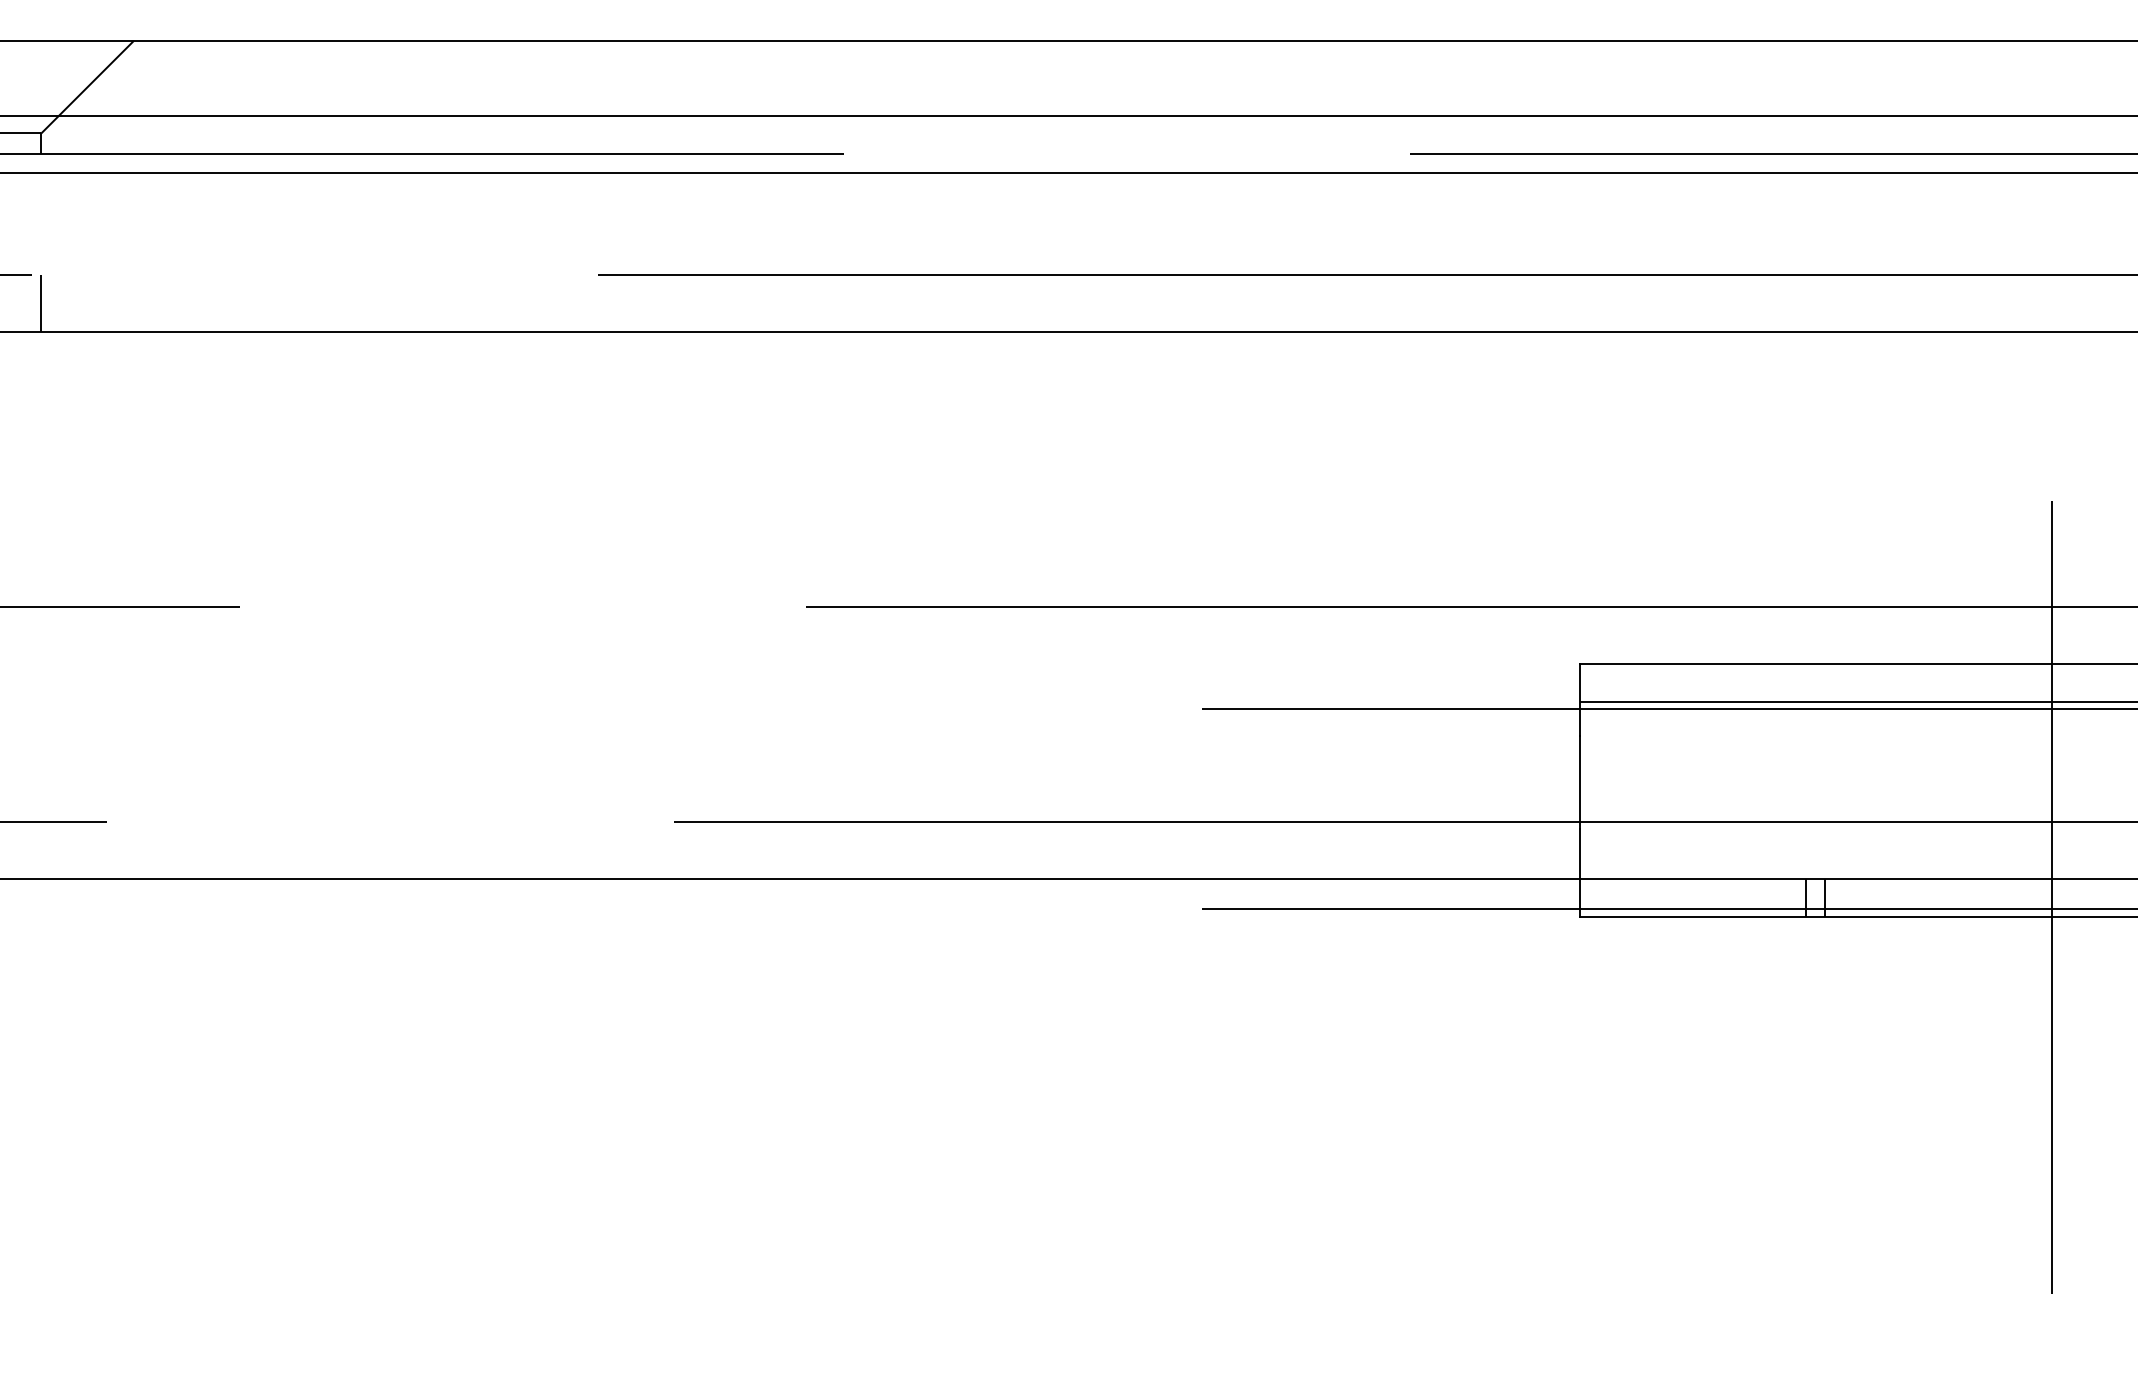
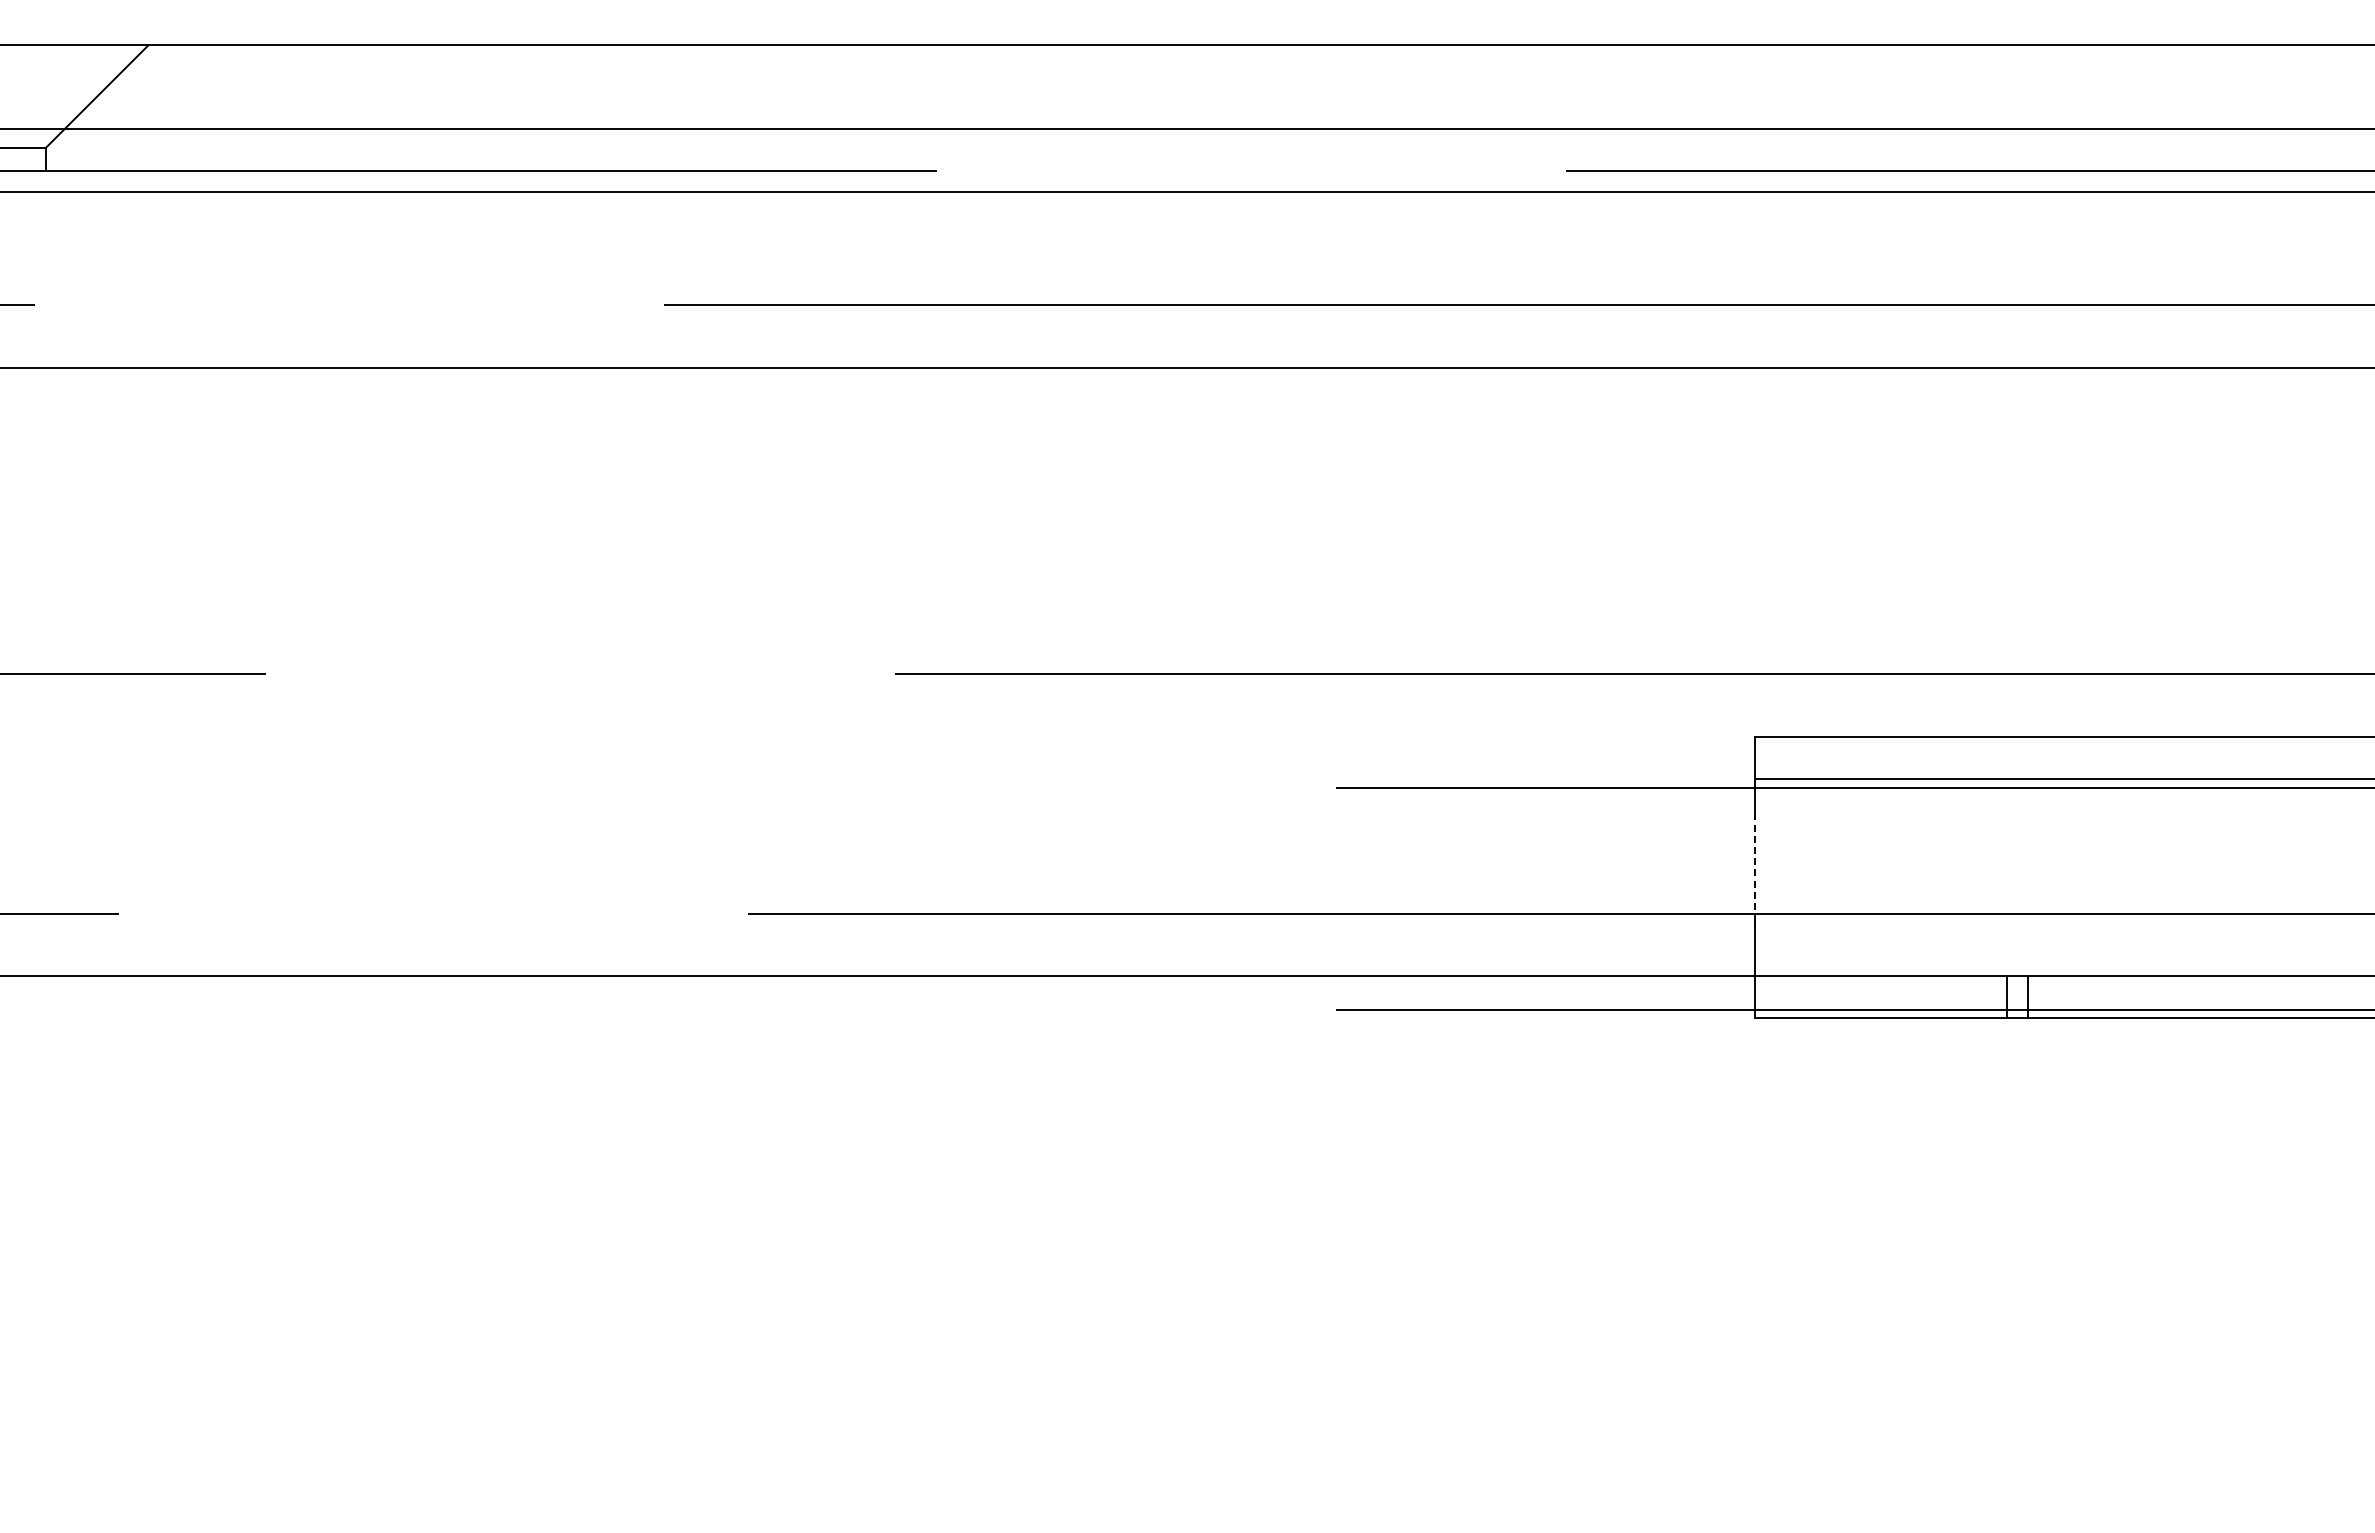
line: (41, 303) -> (45, 336), removed
line: (1579, 782) -> (1754, 869), solid -> dashed
line: (2051, 897) -> (2279, 996), removed

